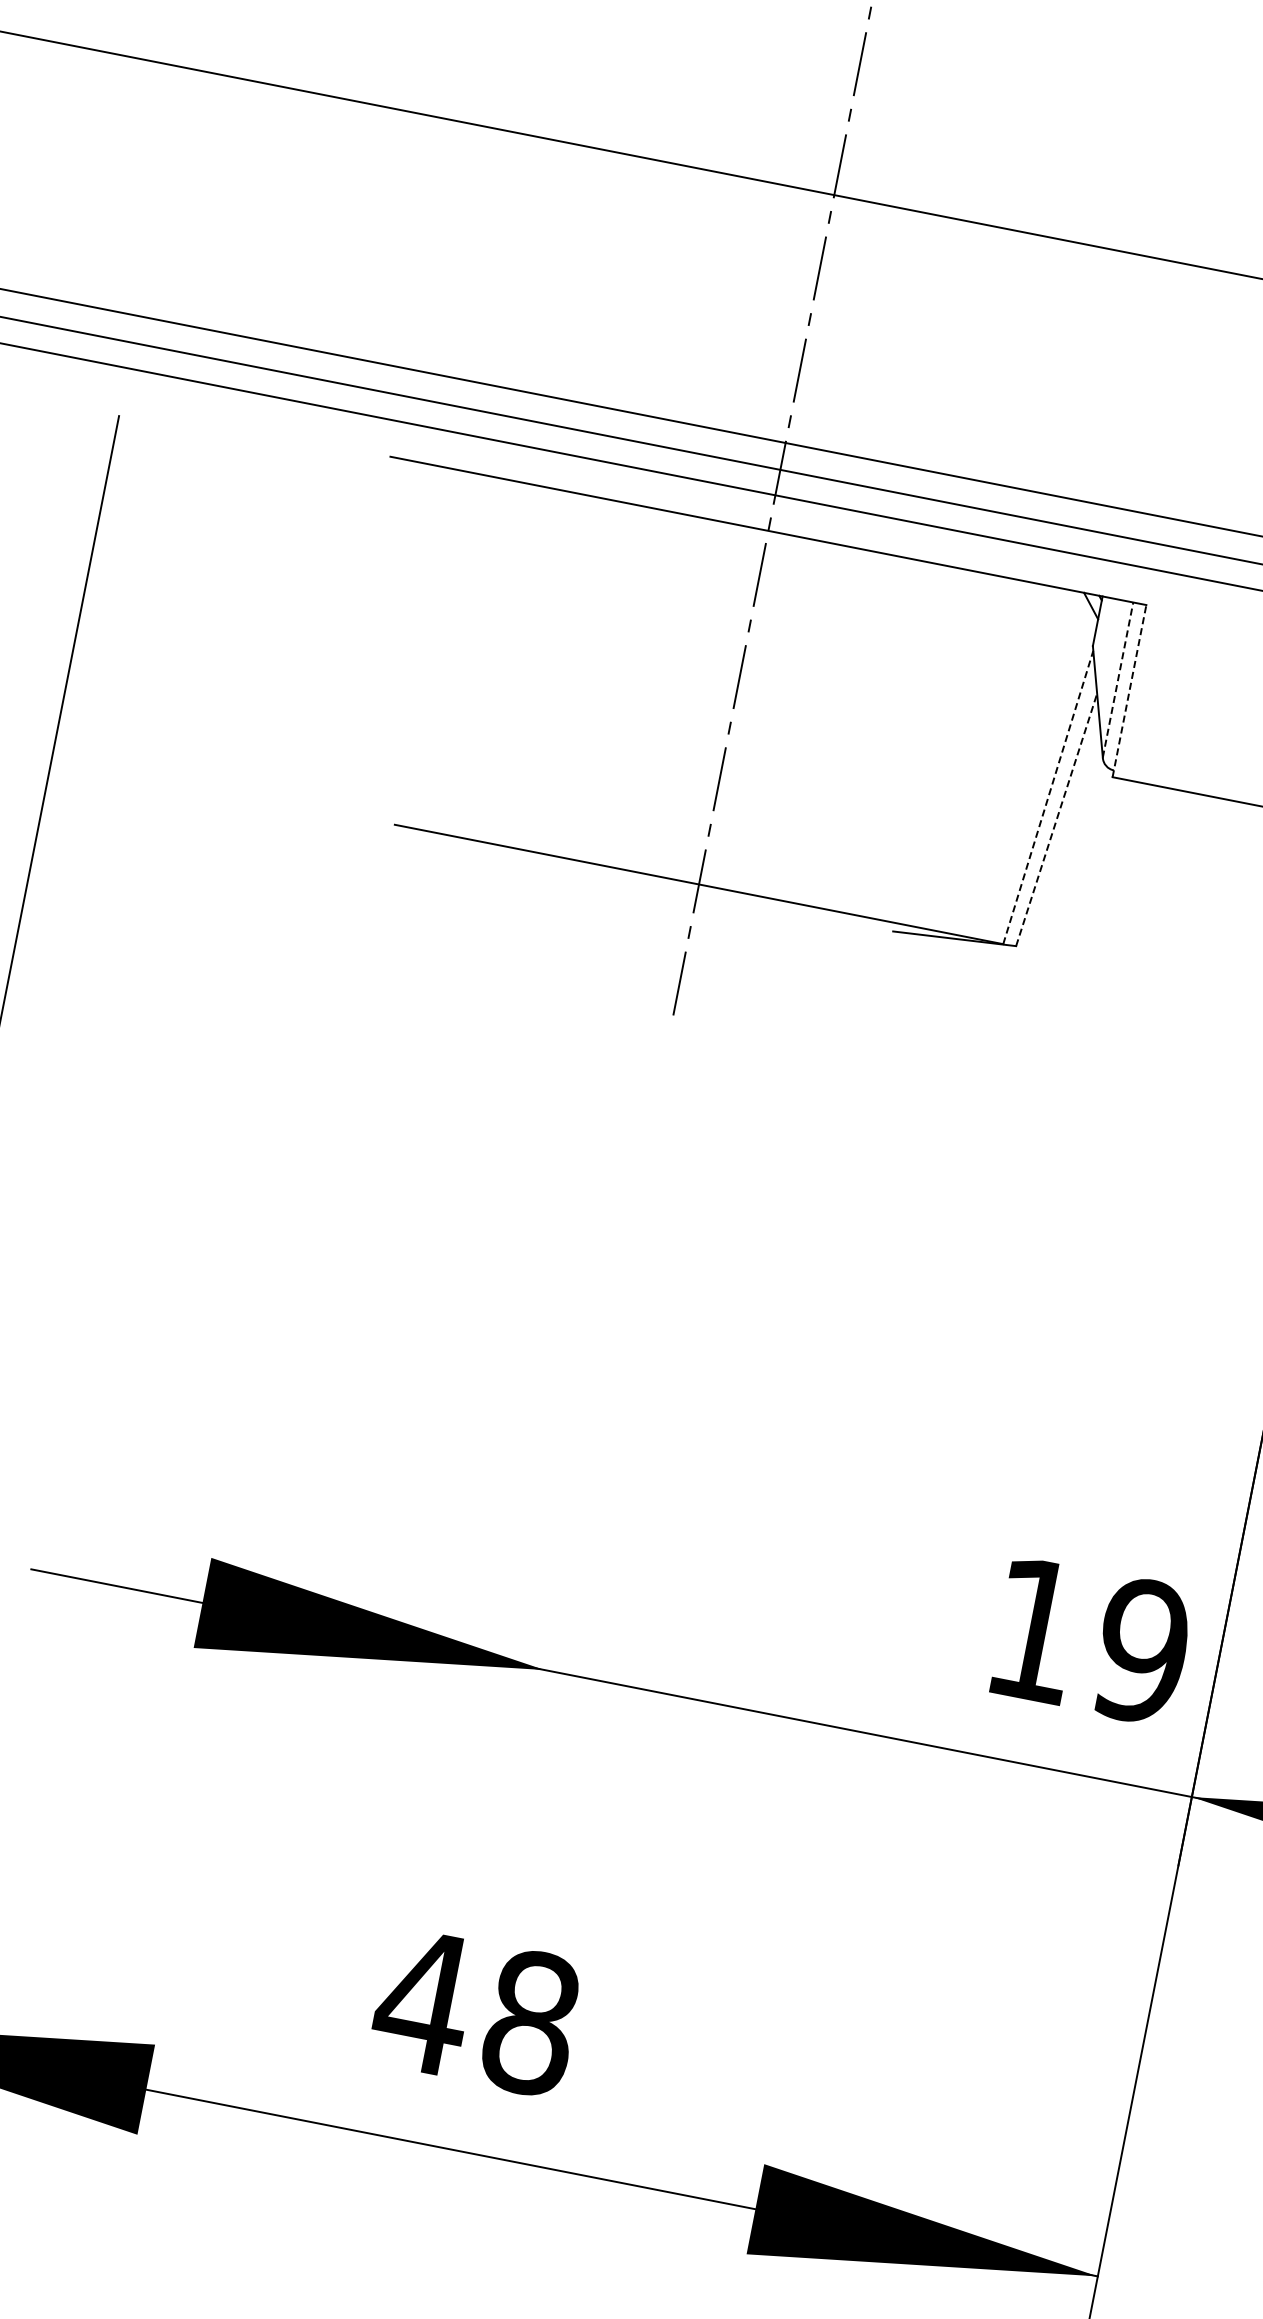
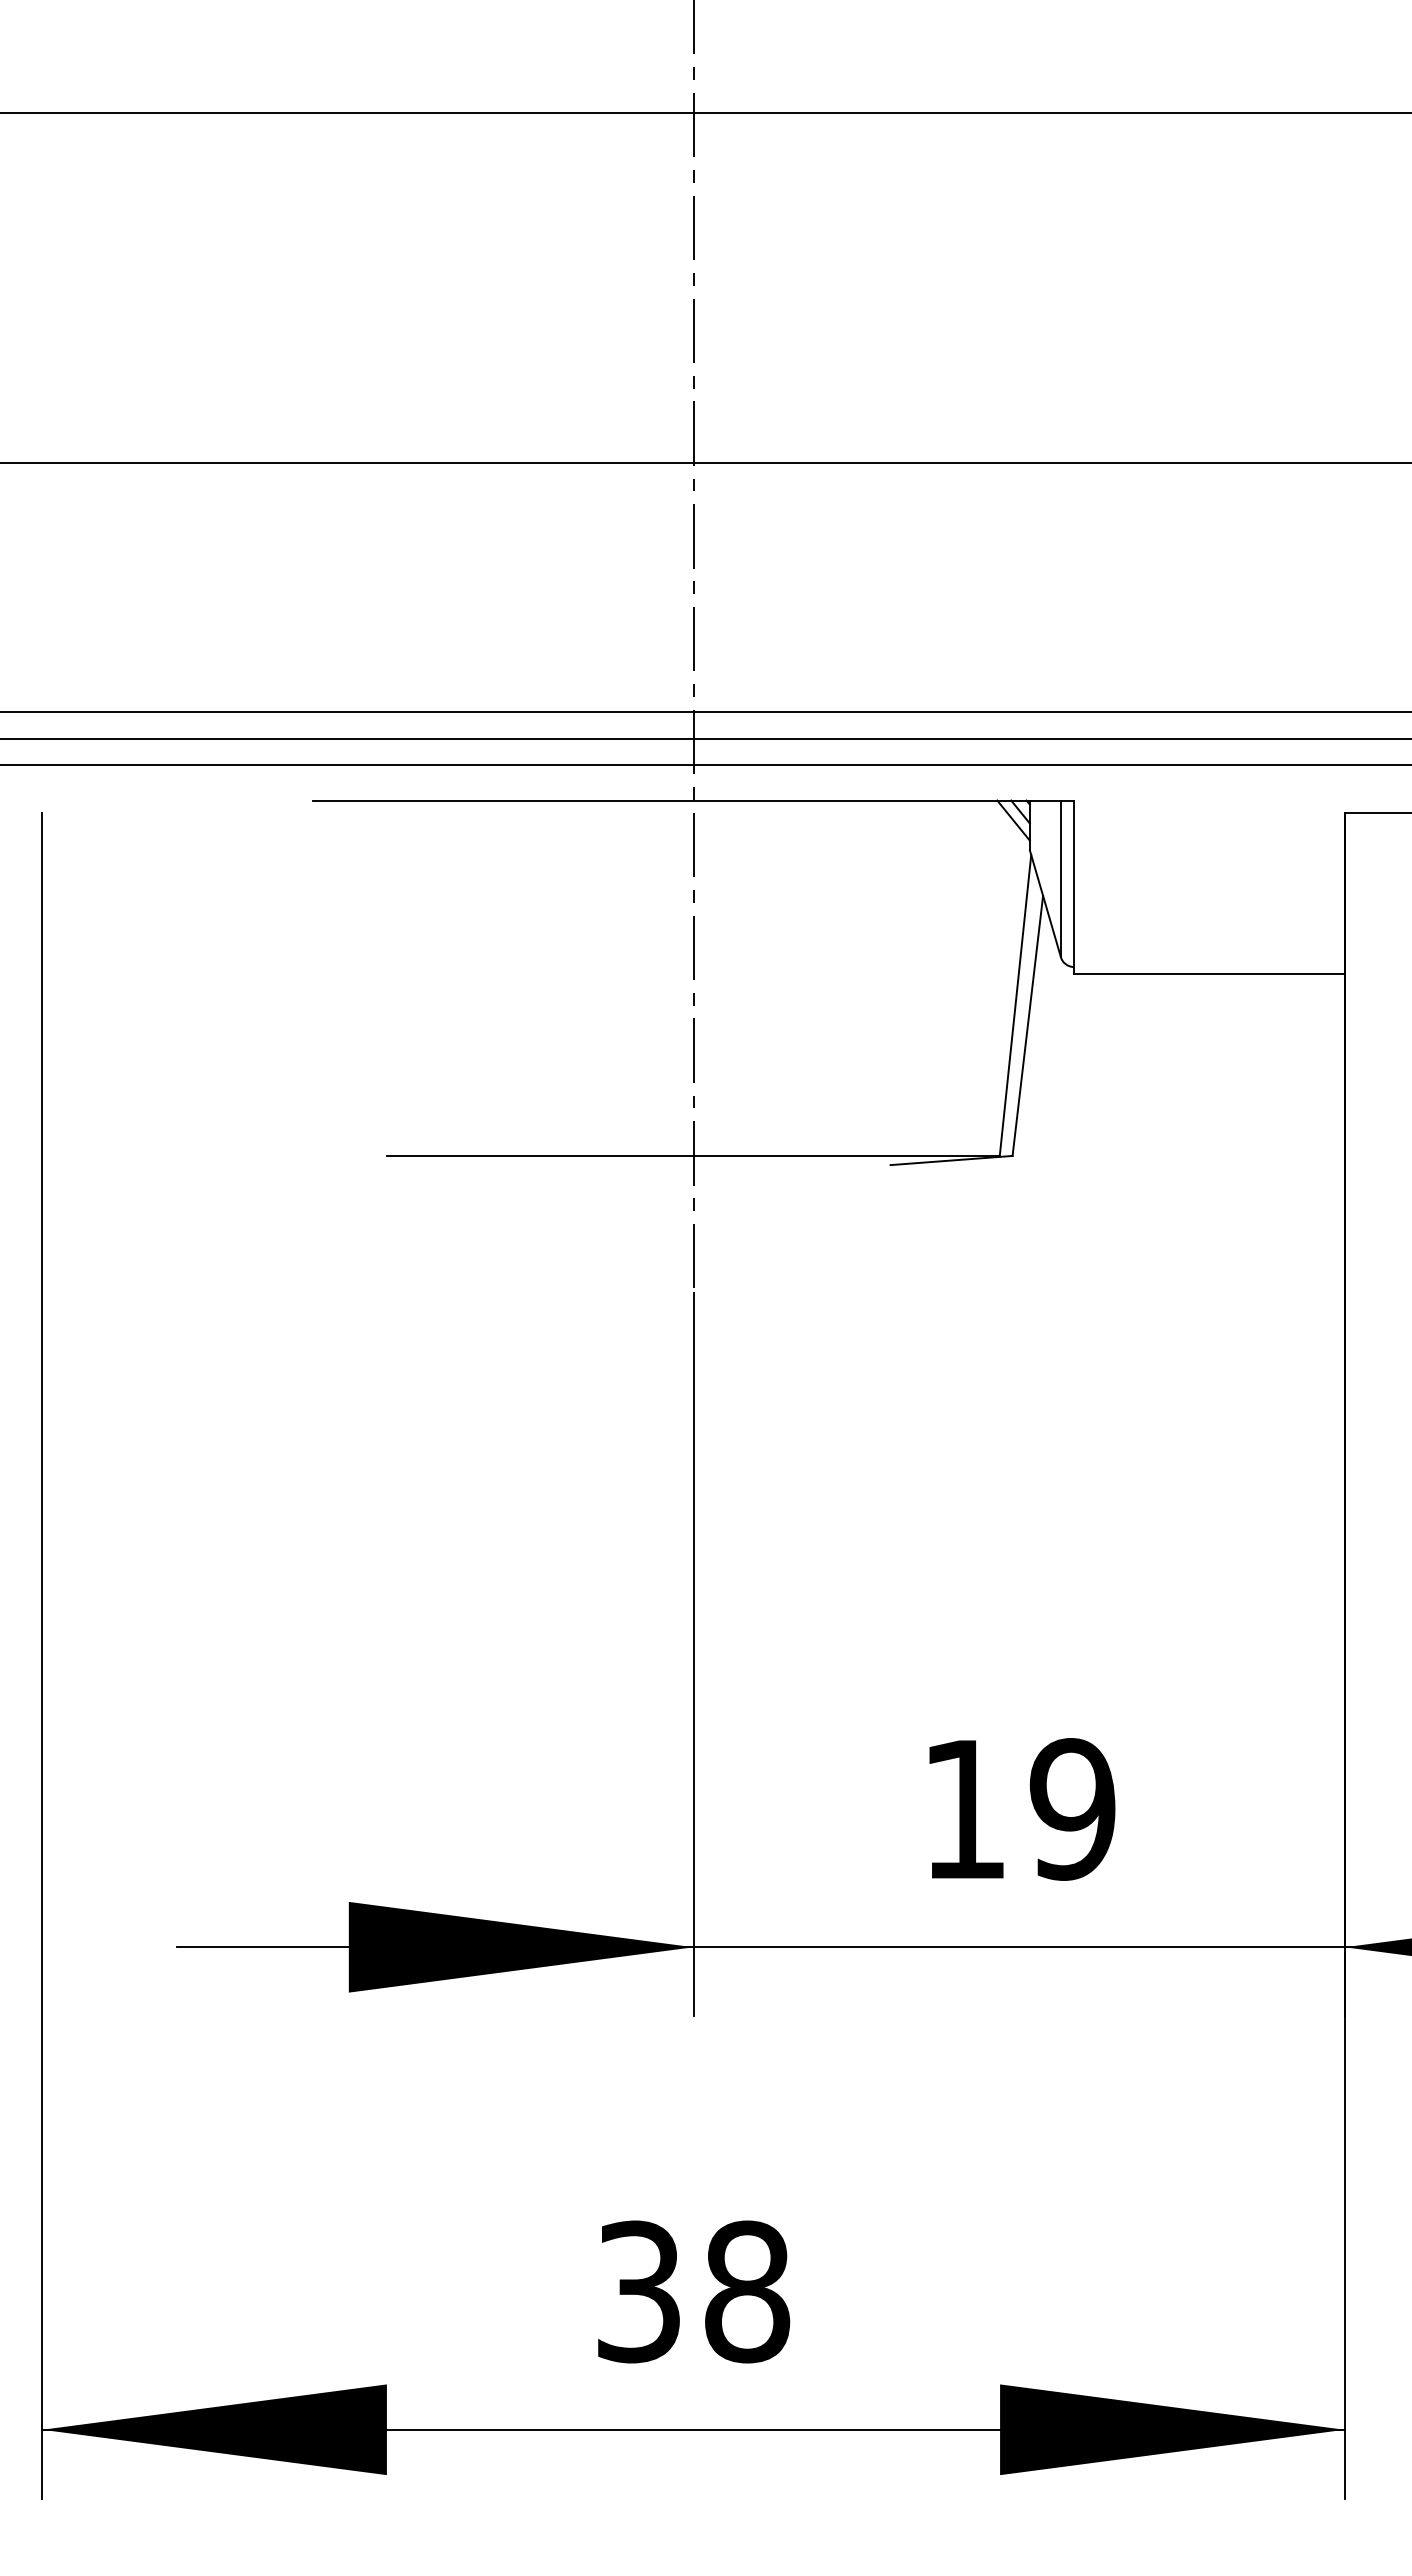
line: (1082, 613) -> (1013, 820), added
line: (1117, 679) -> (1060, 878), dashed -> solid
line: (1128, 691) -> (1073, 887), dashed -> solid
line: (1048, 797) -> (1015, 1005), dashed -> solid
line: (1056, 819) -> (1027, 1025), dashed -> solid
line: (601, 1379) -> (693, 1654), added
text: (1092, 1641) -> (1022, 1809), moved
text: (423, 2001) -> (638, 2291), 48 -> 38

